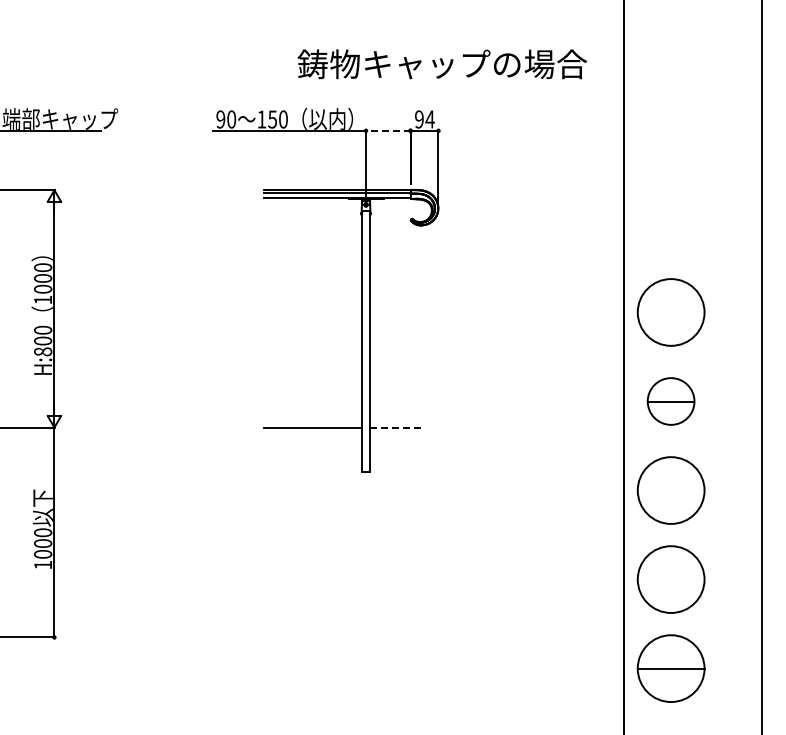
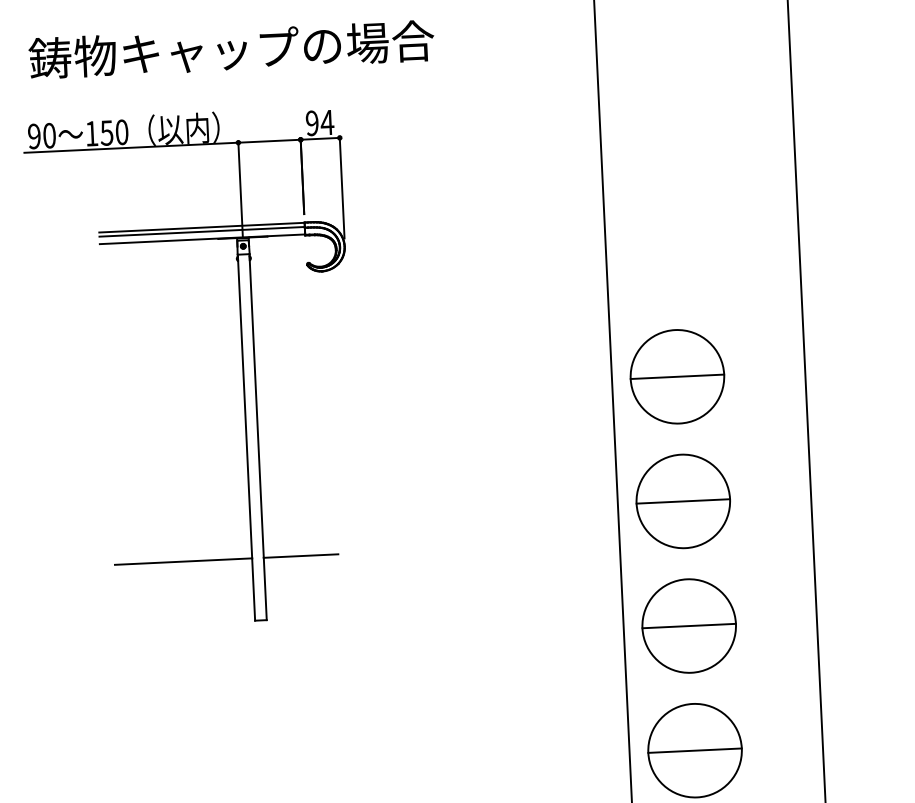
text: (442, 64) -> (231, 49), moved
line: (387, 130) -> (268, 140), dashed -> solid
line: (670, 312) -> (676, 376), added
part: (670, 401) -> (682, 501), size x1.43
line: (396, 427) -> (300, 555), dashed -> solid
line: (670, 490) -> (688, 626), added
line: (670, 579) -> (694, 750), added

